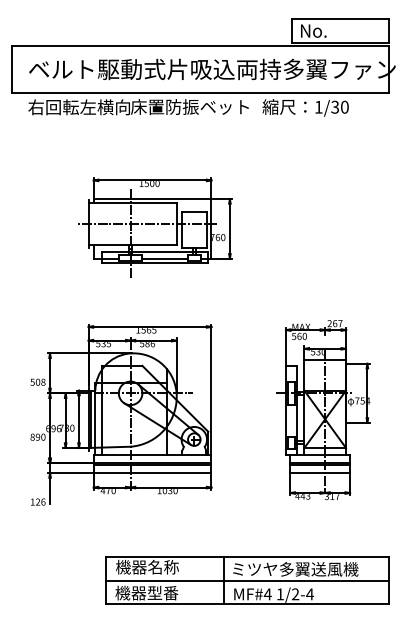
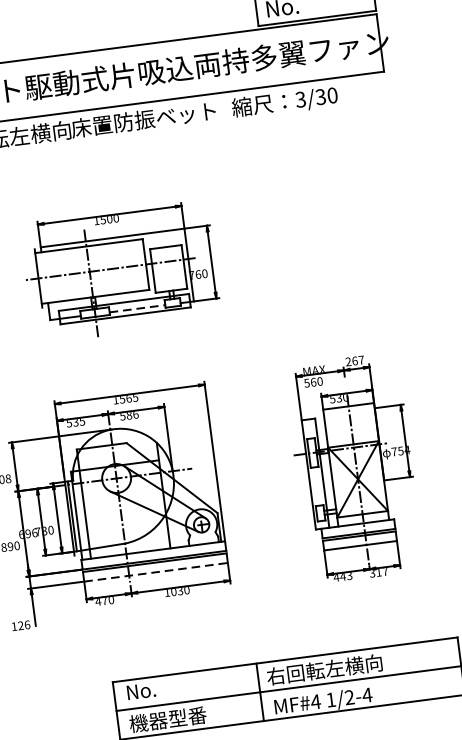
text: (318, 106) -> (300, 98), 1/30 -> 3/30
line: (165, 258) -> (137, 308), solid -> dashed
line: (152, 473) -> (155, 572), solid -> dashed
text: (147, 566) -> (164, 687), 機器名称 -> No.
text: (294, 569) -> (344, 667), ミツヤ多翼送風機 -> 右回転左横向

